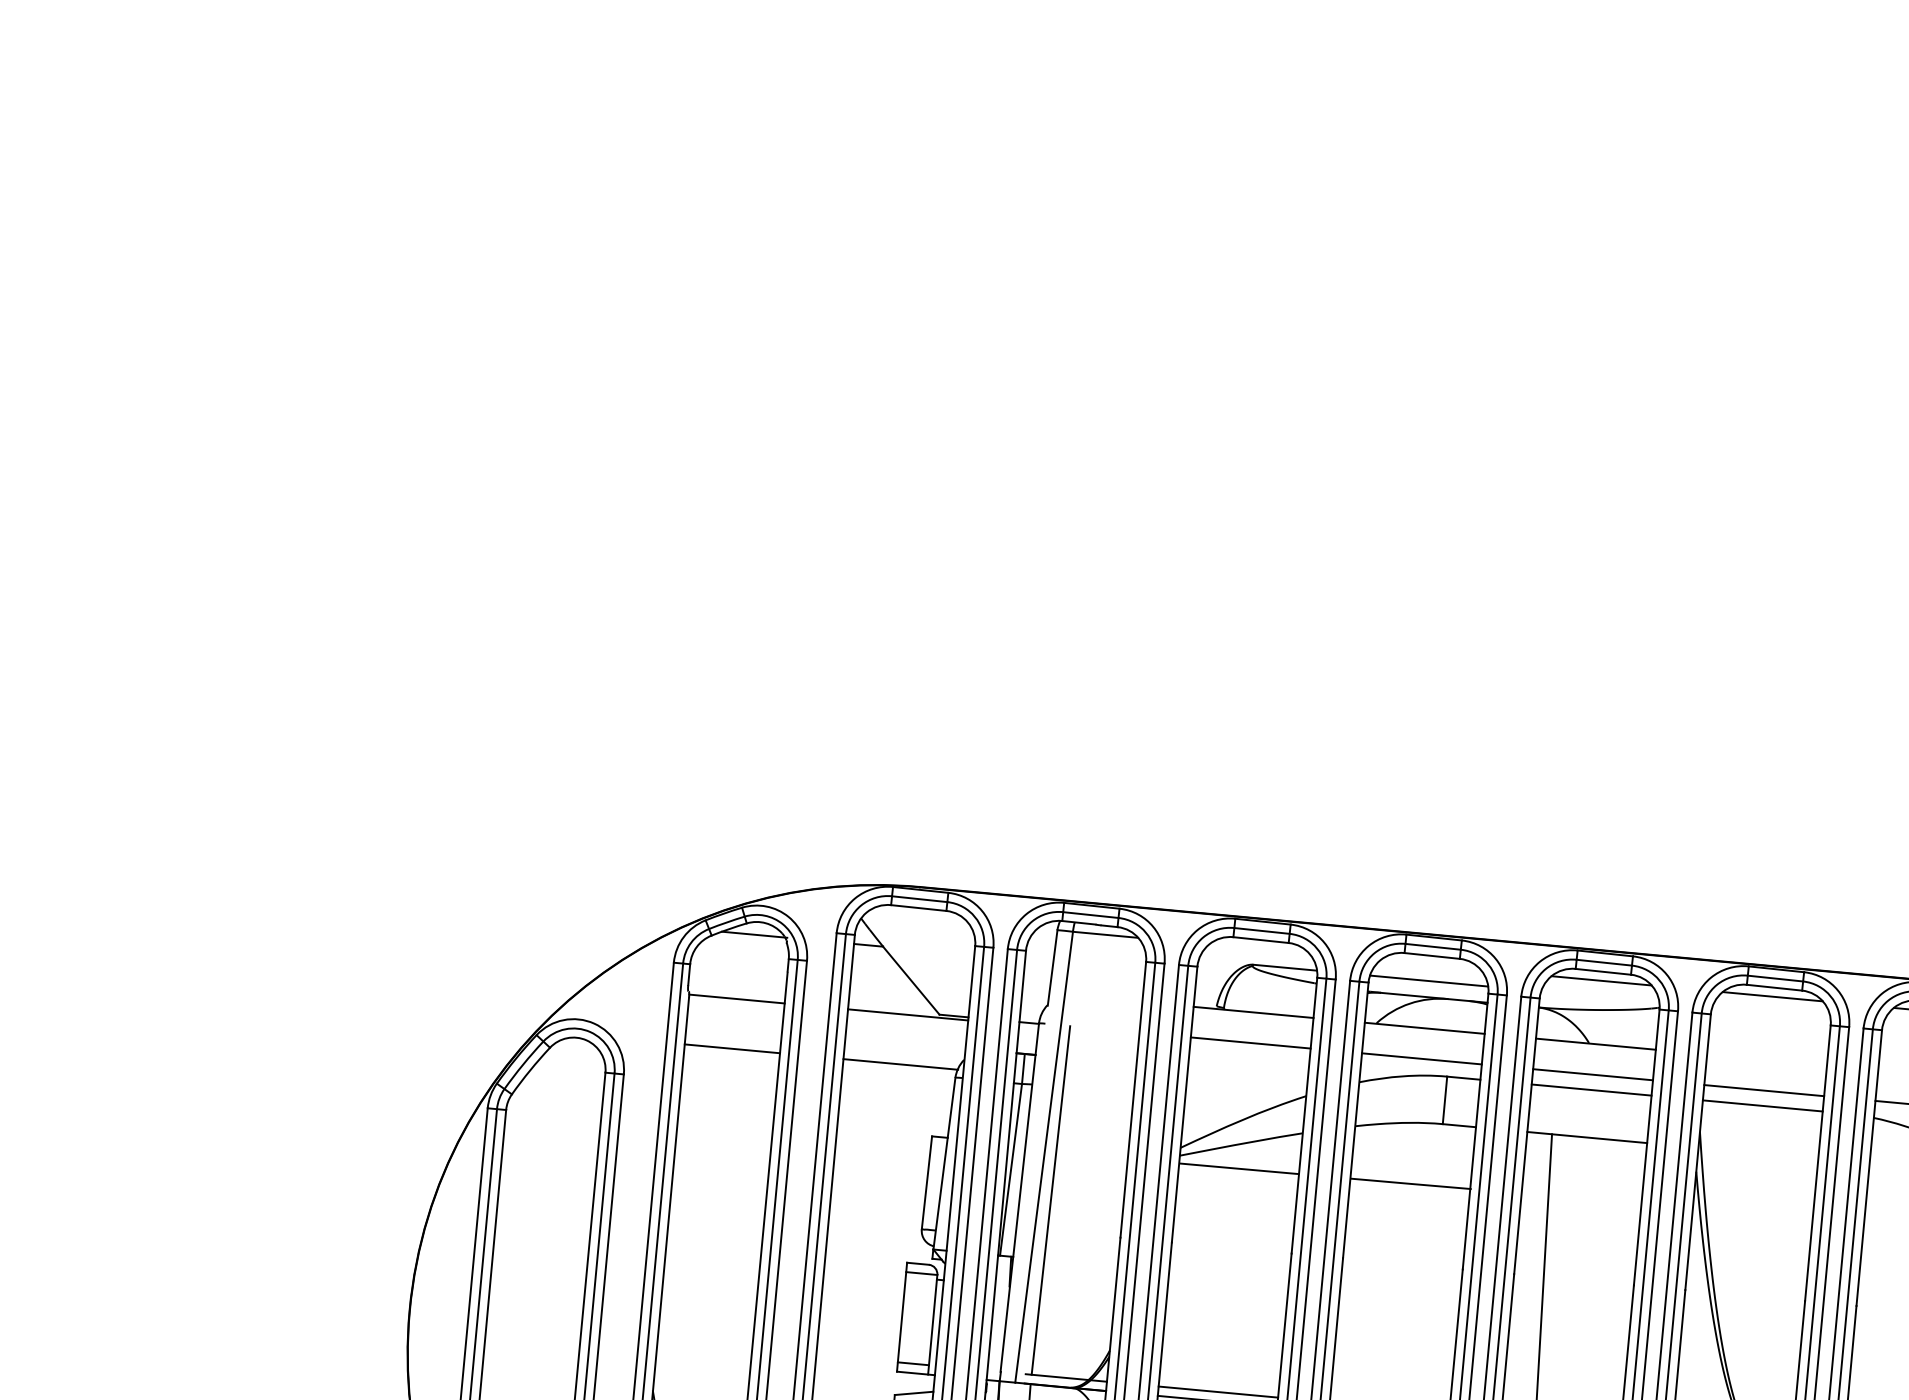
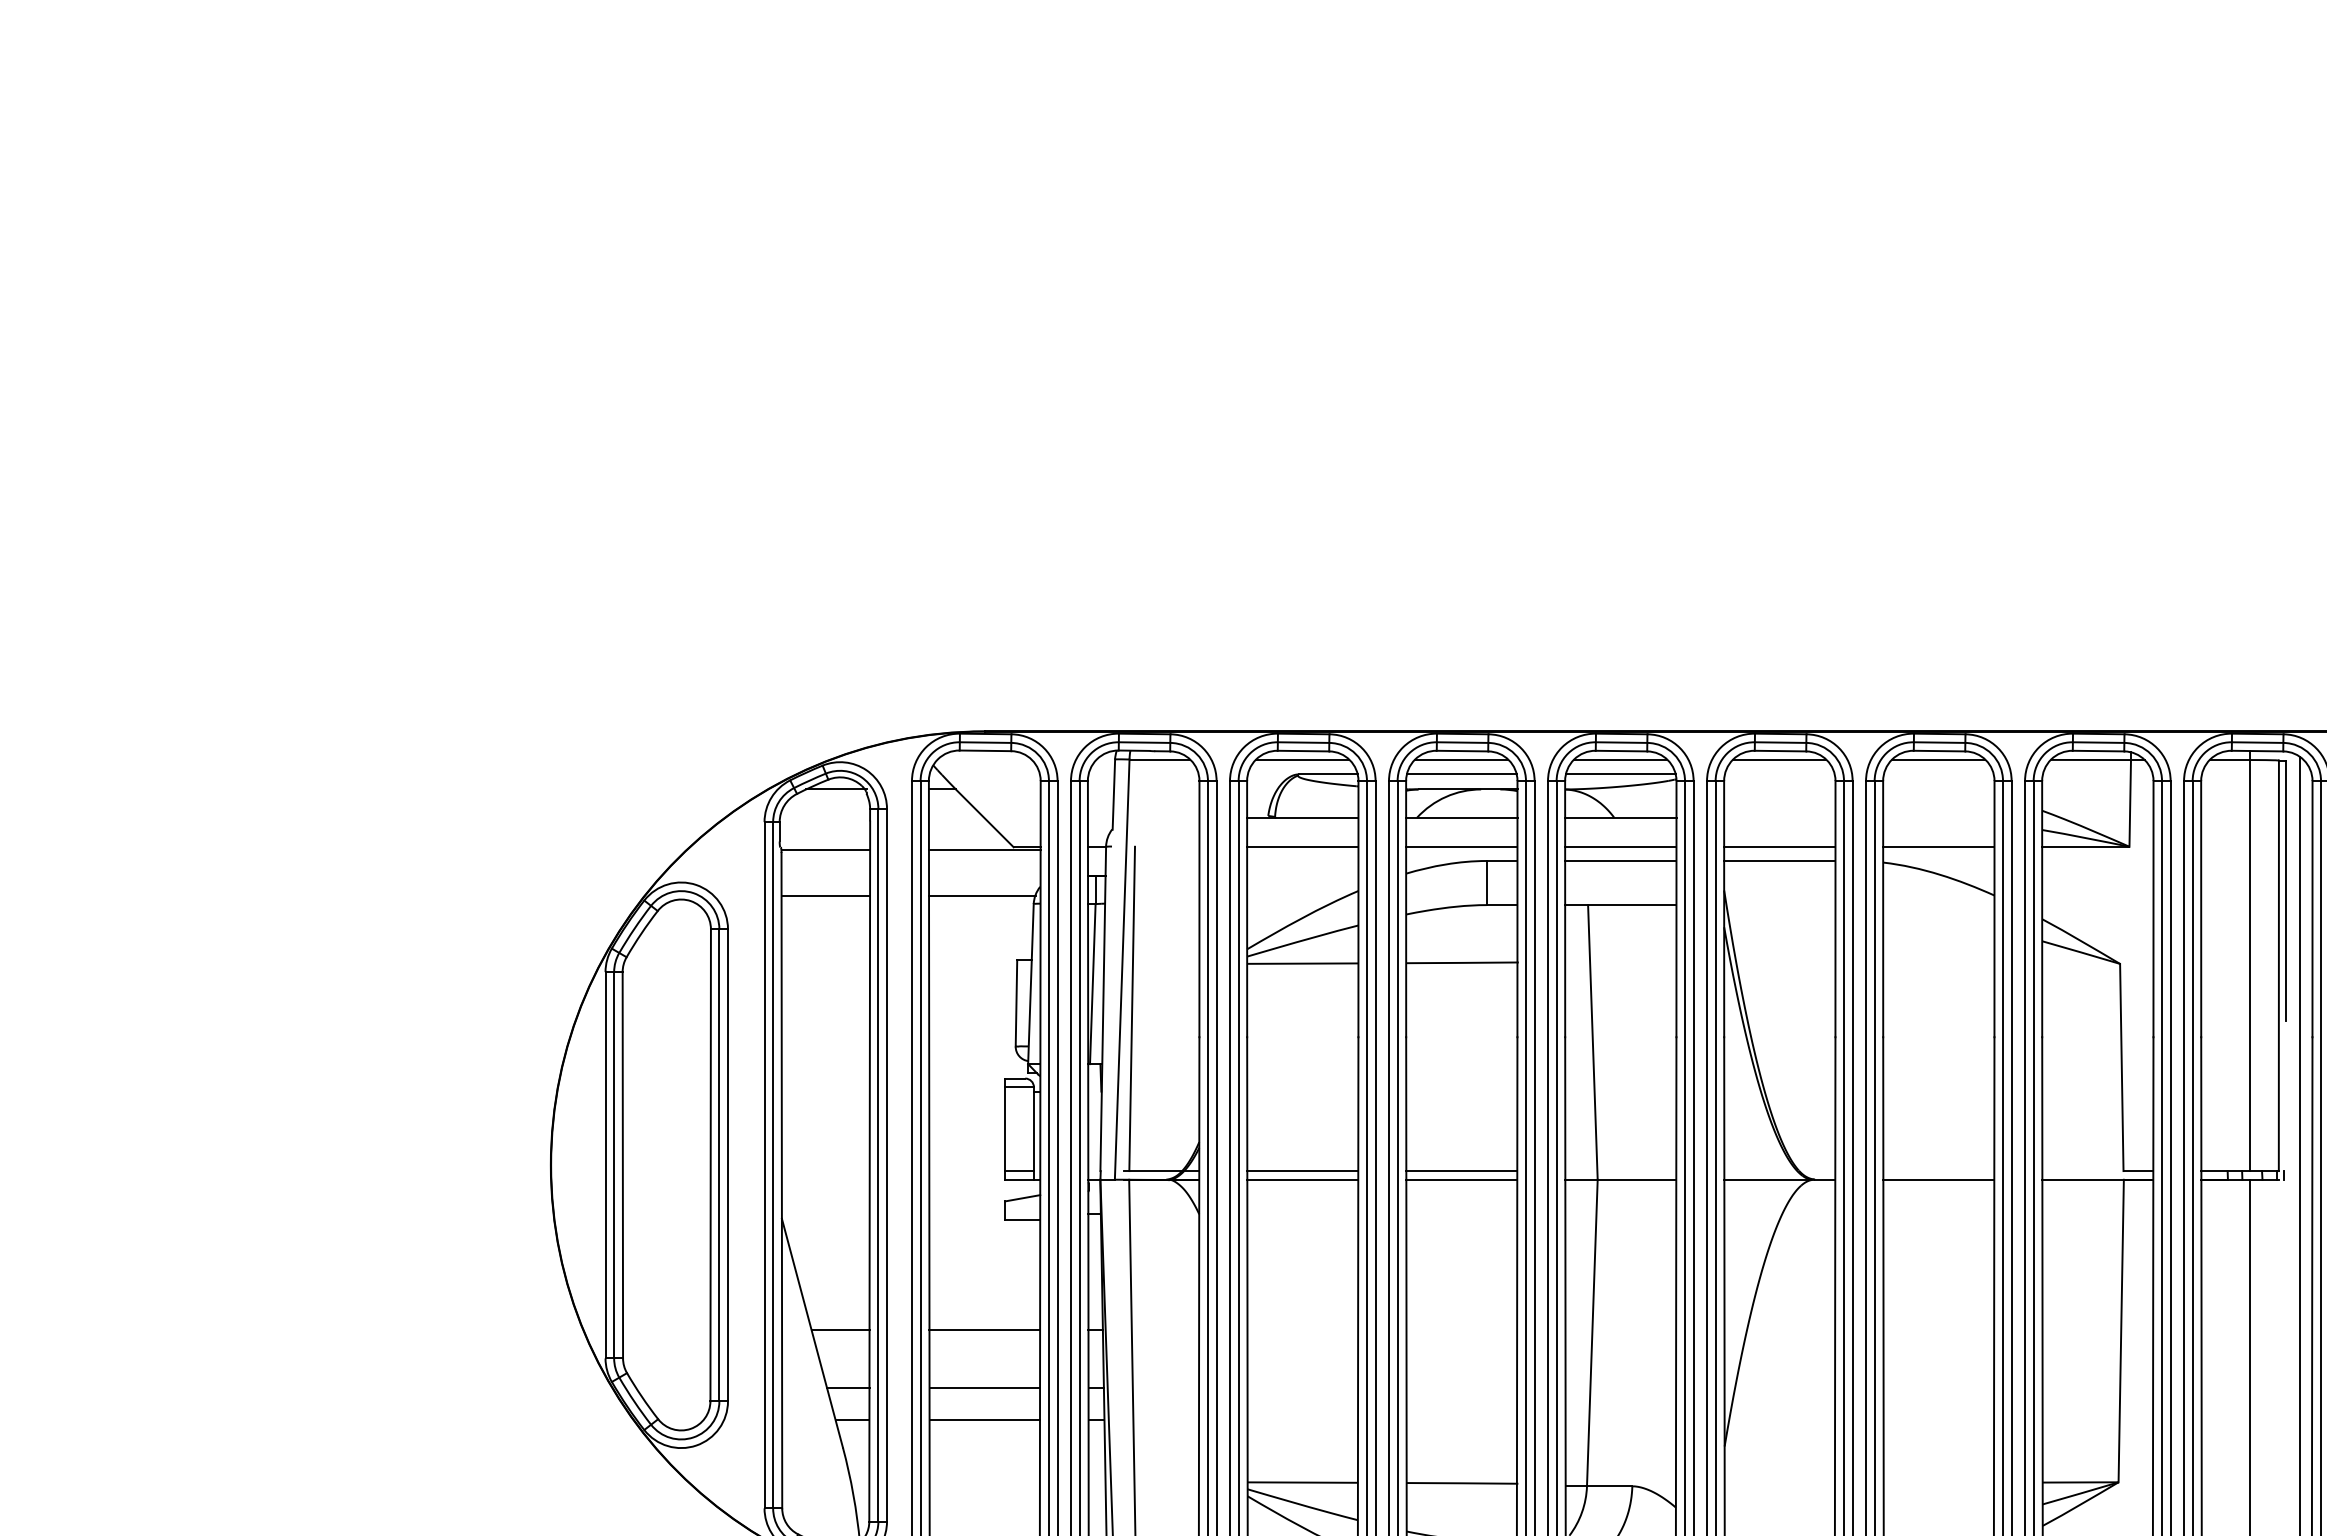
line: (1259, 949) -> (1302, 759), added
line: (1430, 964) -> (1461, 759), added
line: (1599, 996) -> (1620, 774), added

